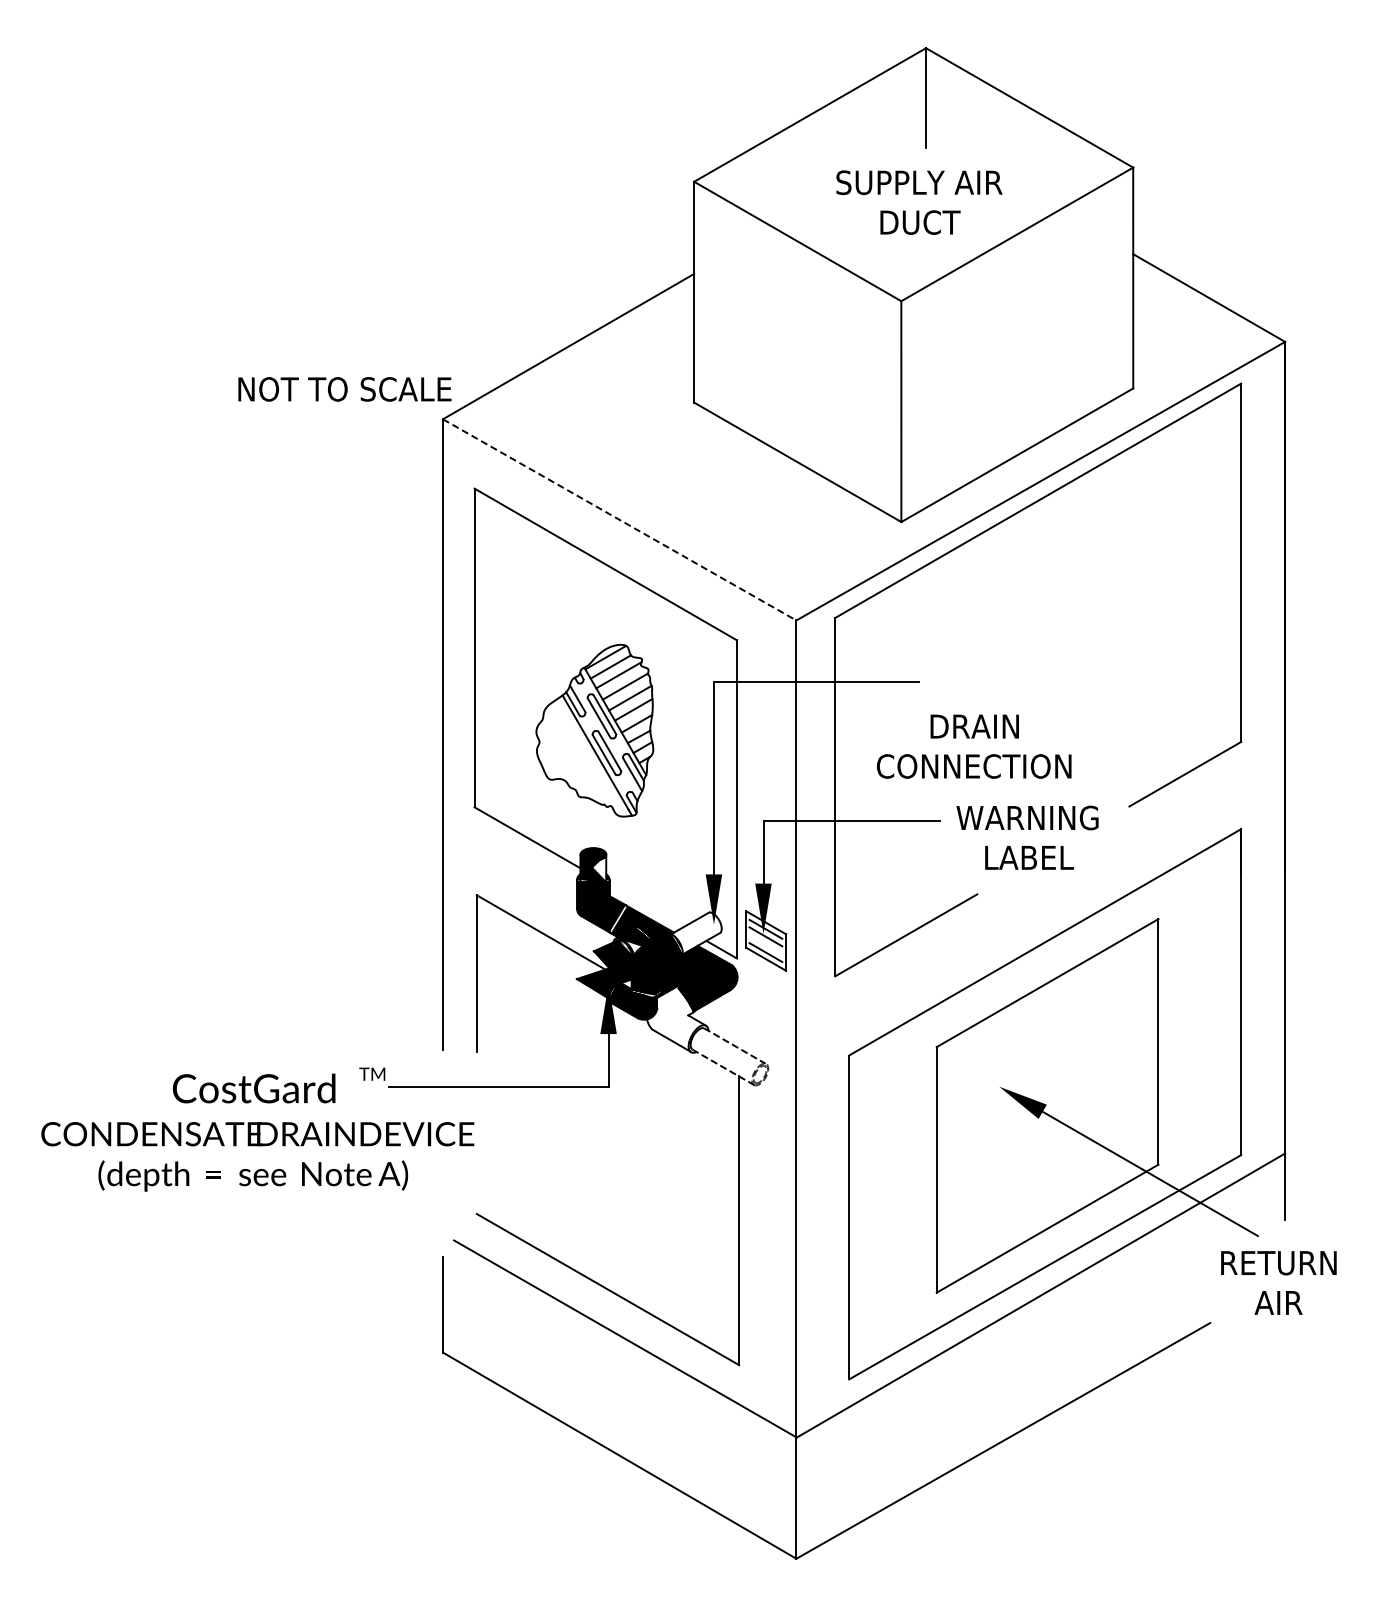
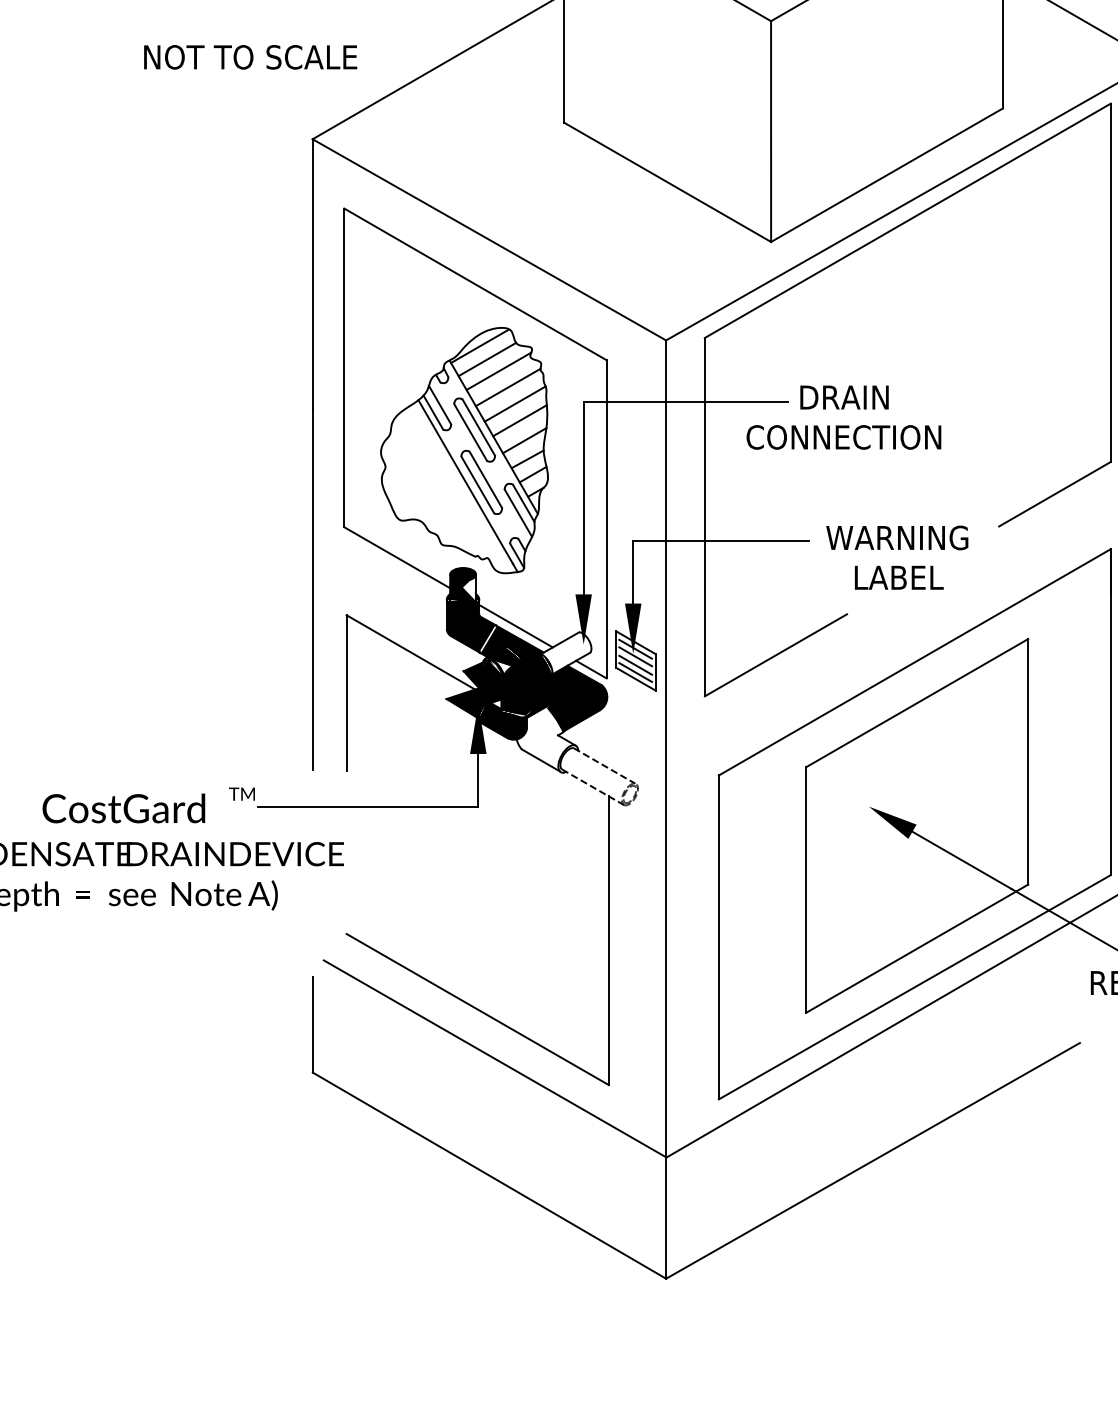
text: (344, 389) -> (250, 57), moved
line: (620, 520) -> (490, 240), dashed -> solid
part: (594, 730) -> (464, 450), size x1.43
text: (973, 746) -> (843, 417), moved
line: (646, 906) -> (516, 626), added
line: (765, 944) -> (635, 664), added

